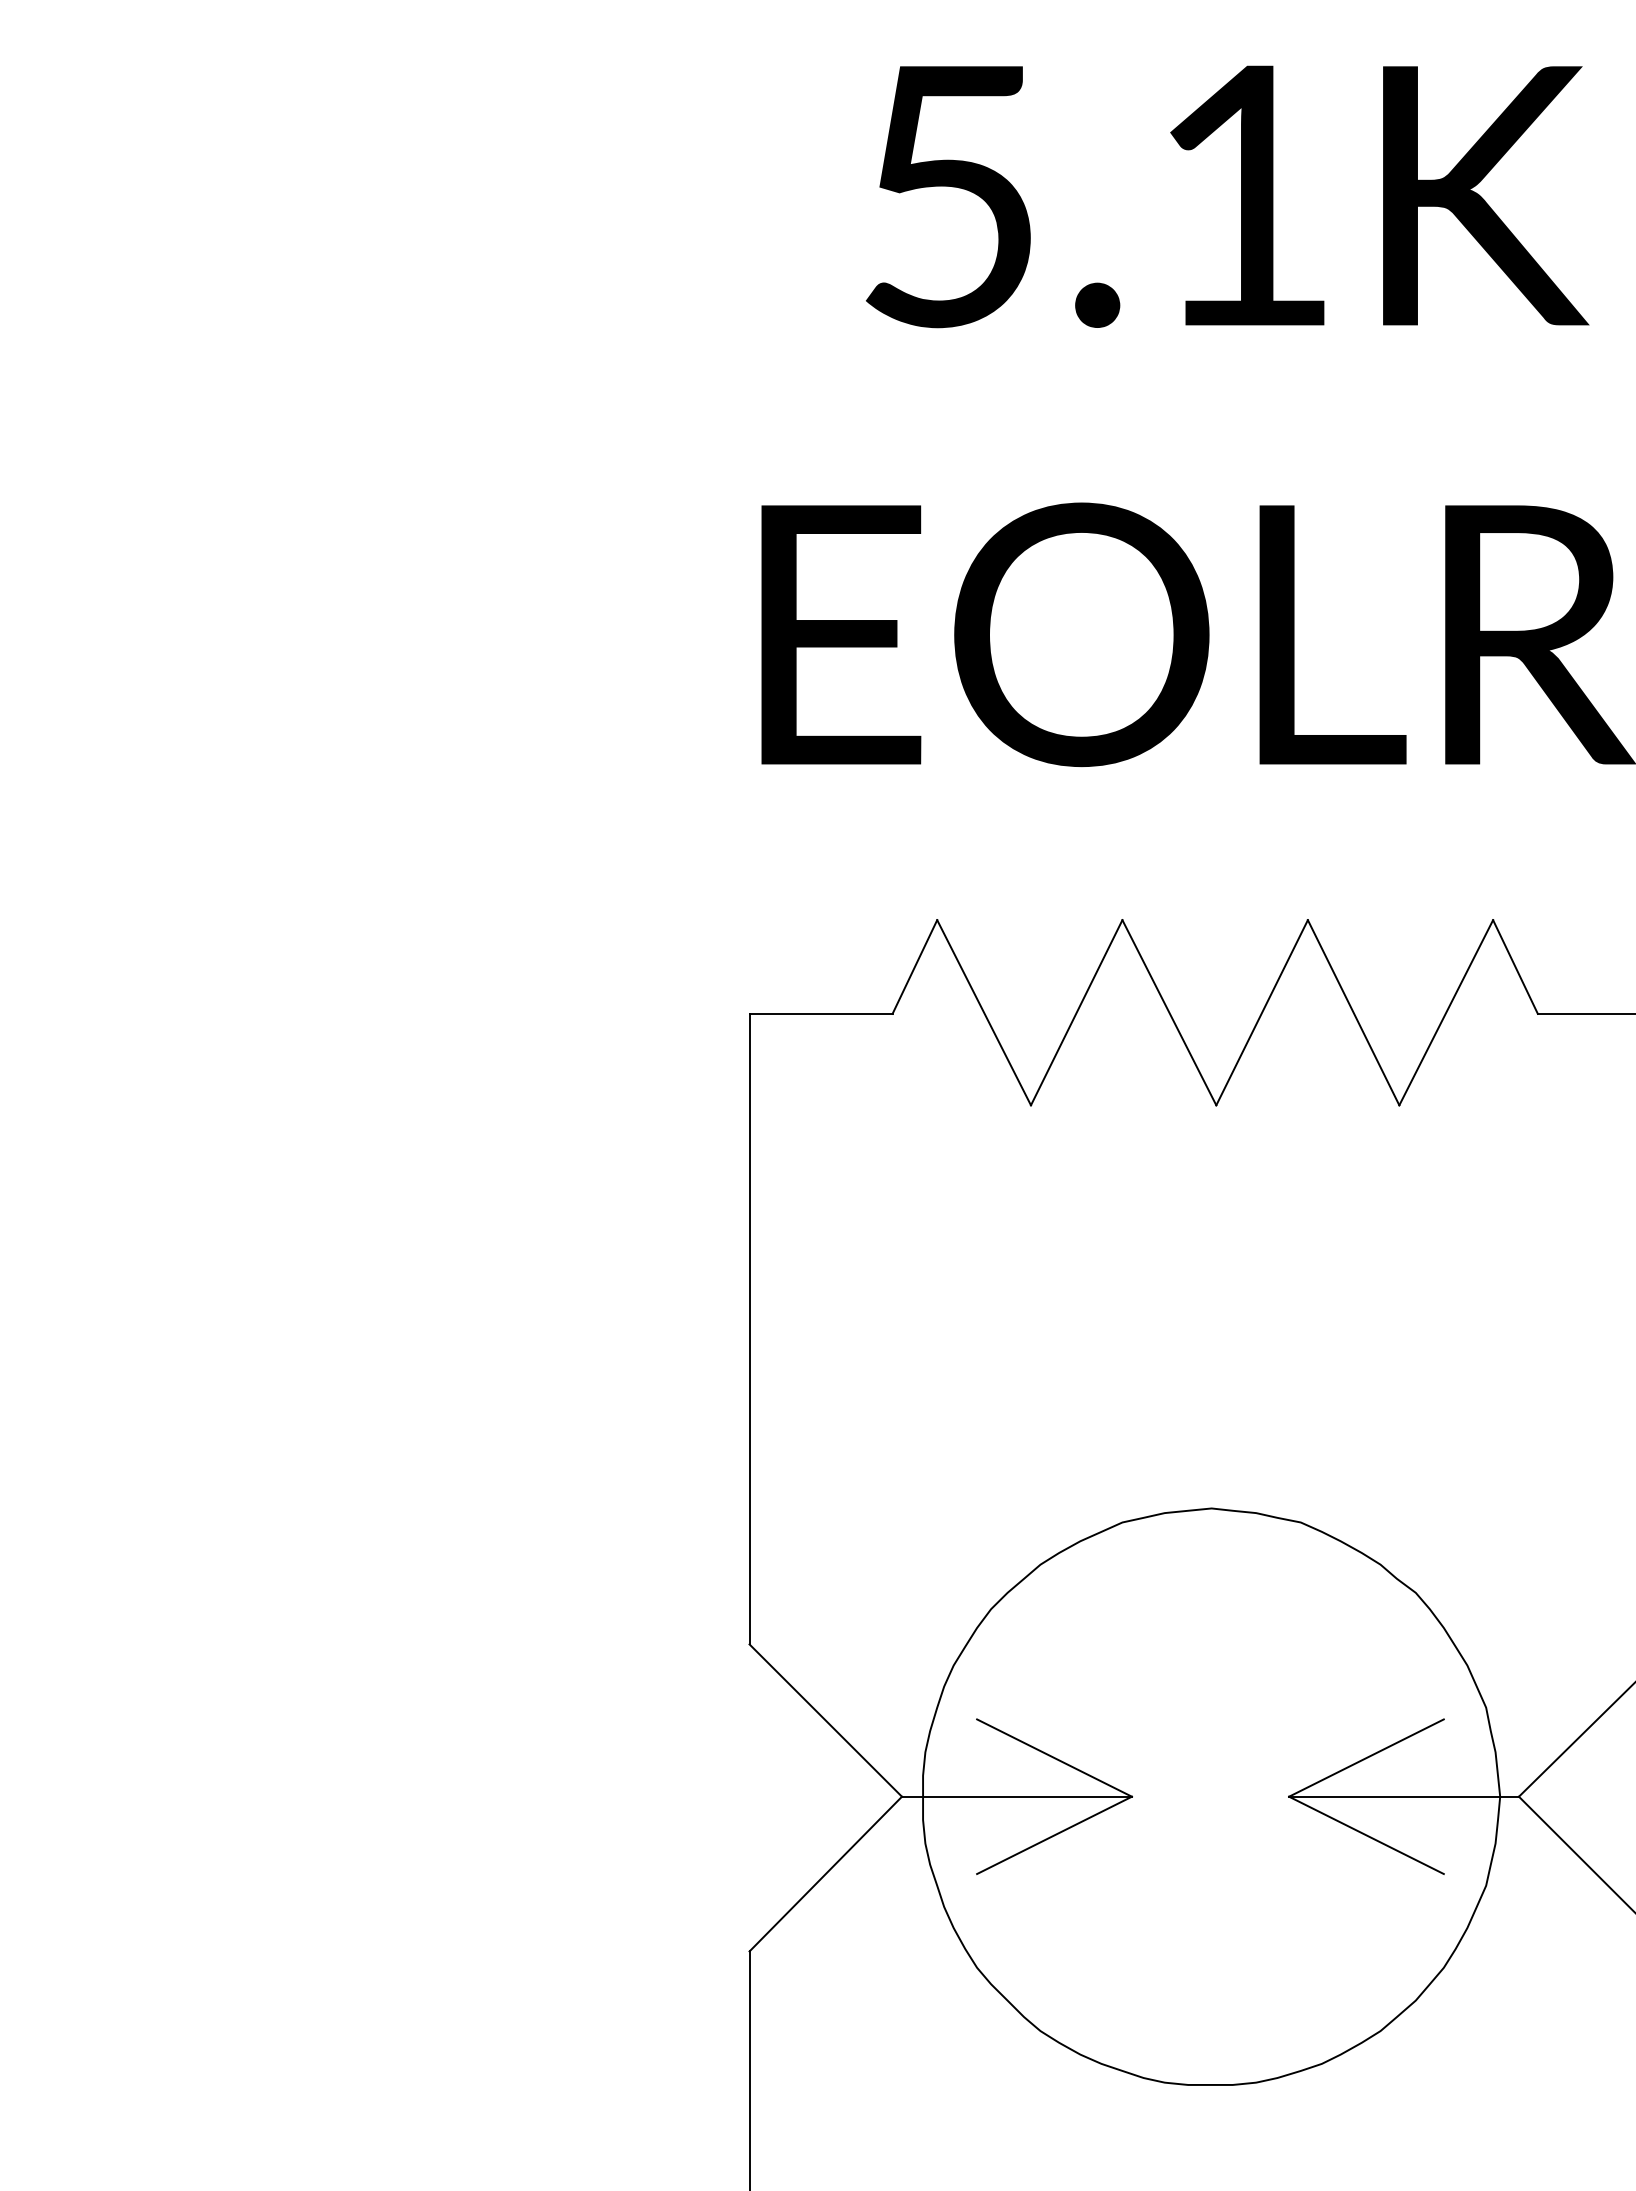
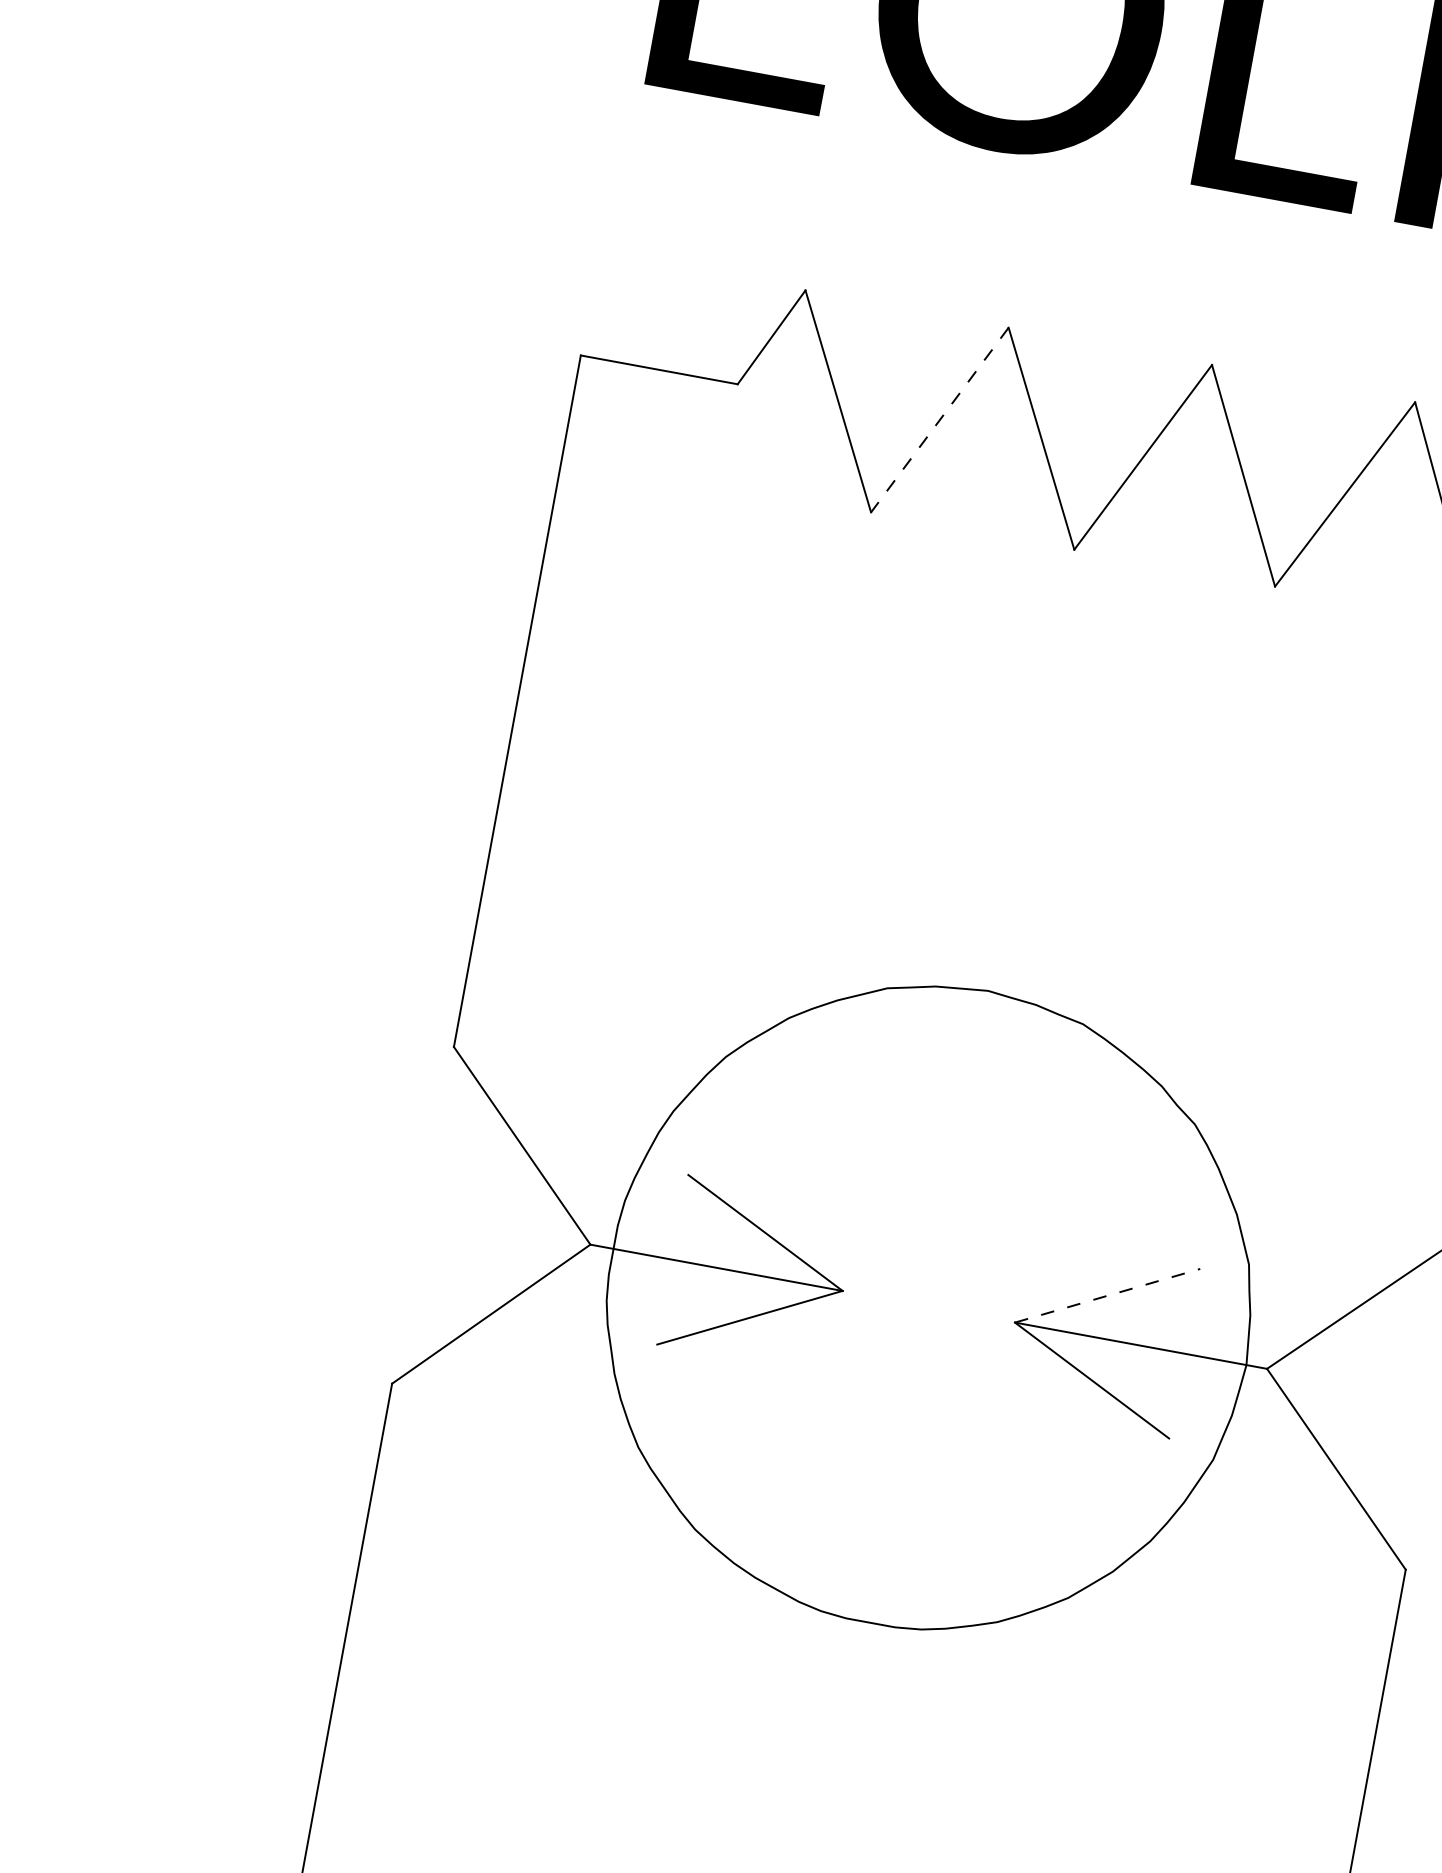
line: (1076, 1013) -> (939, 420), solid -> dashed
line: (1366, 1757) -> (1107, 1295), solid -> dashed

